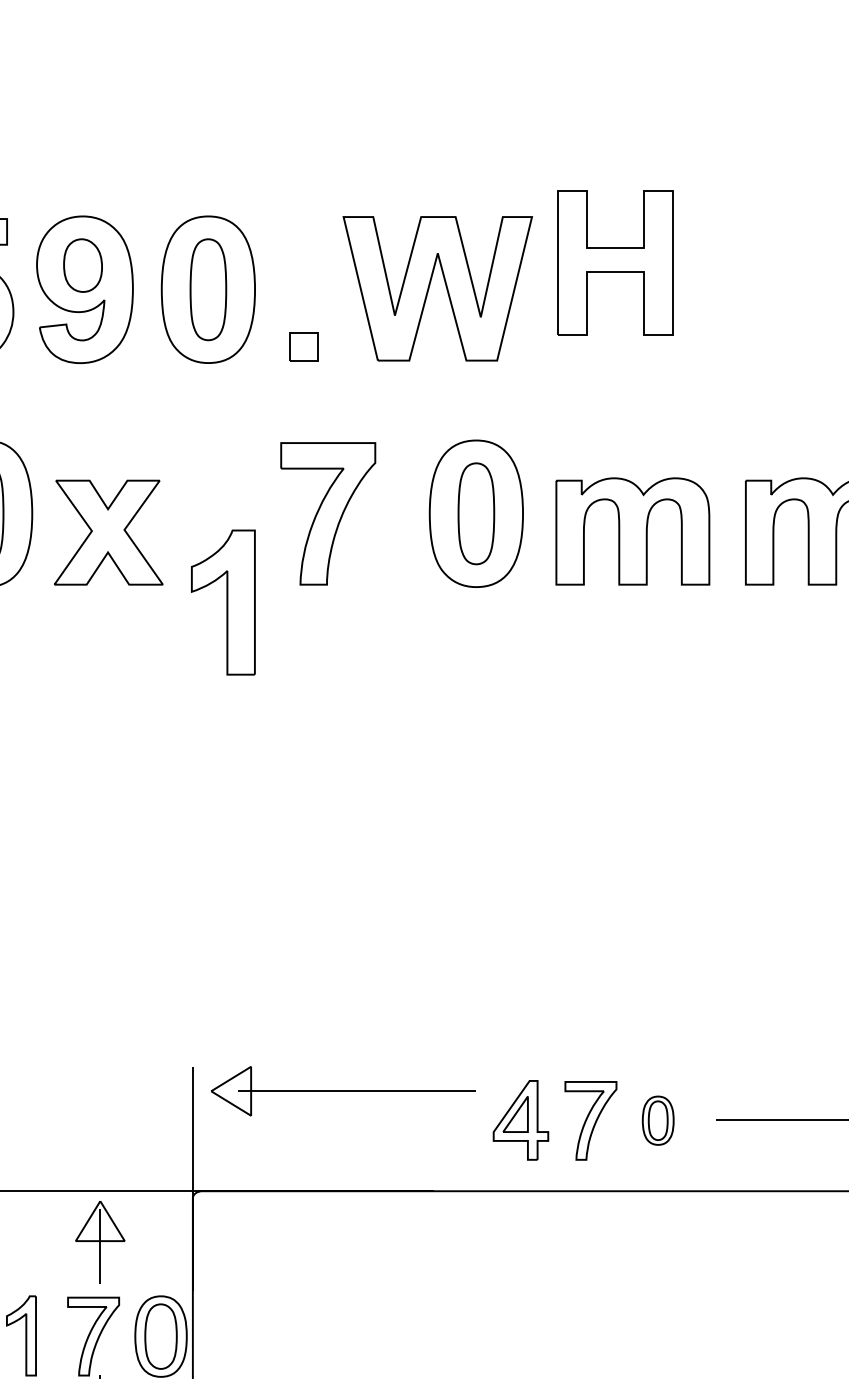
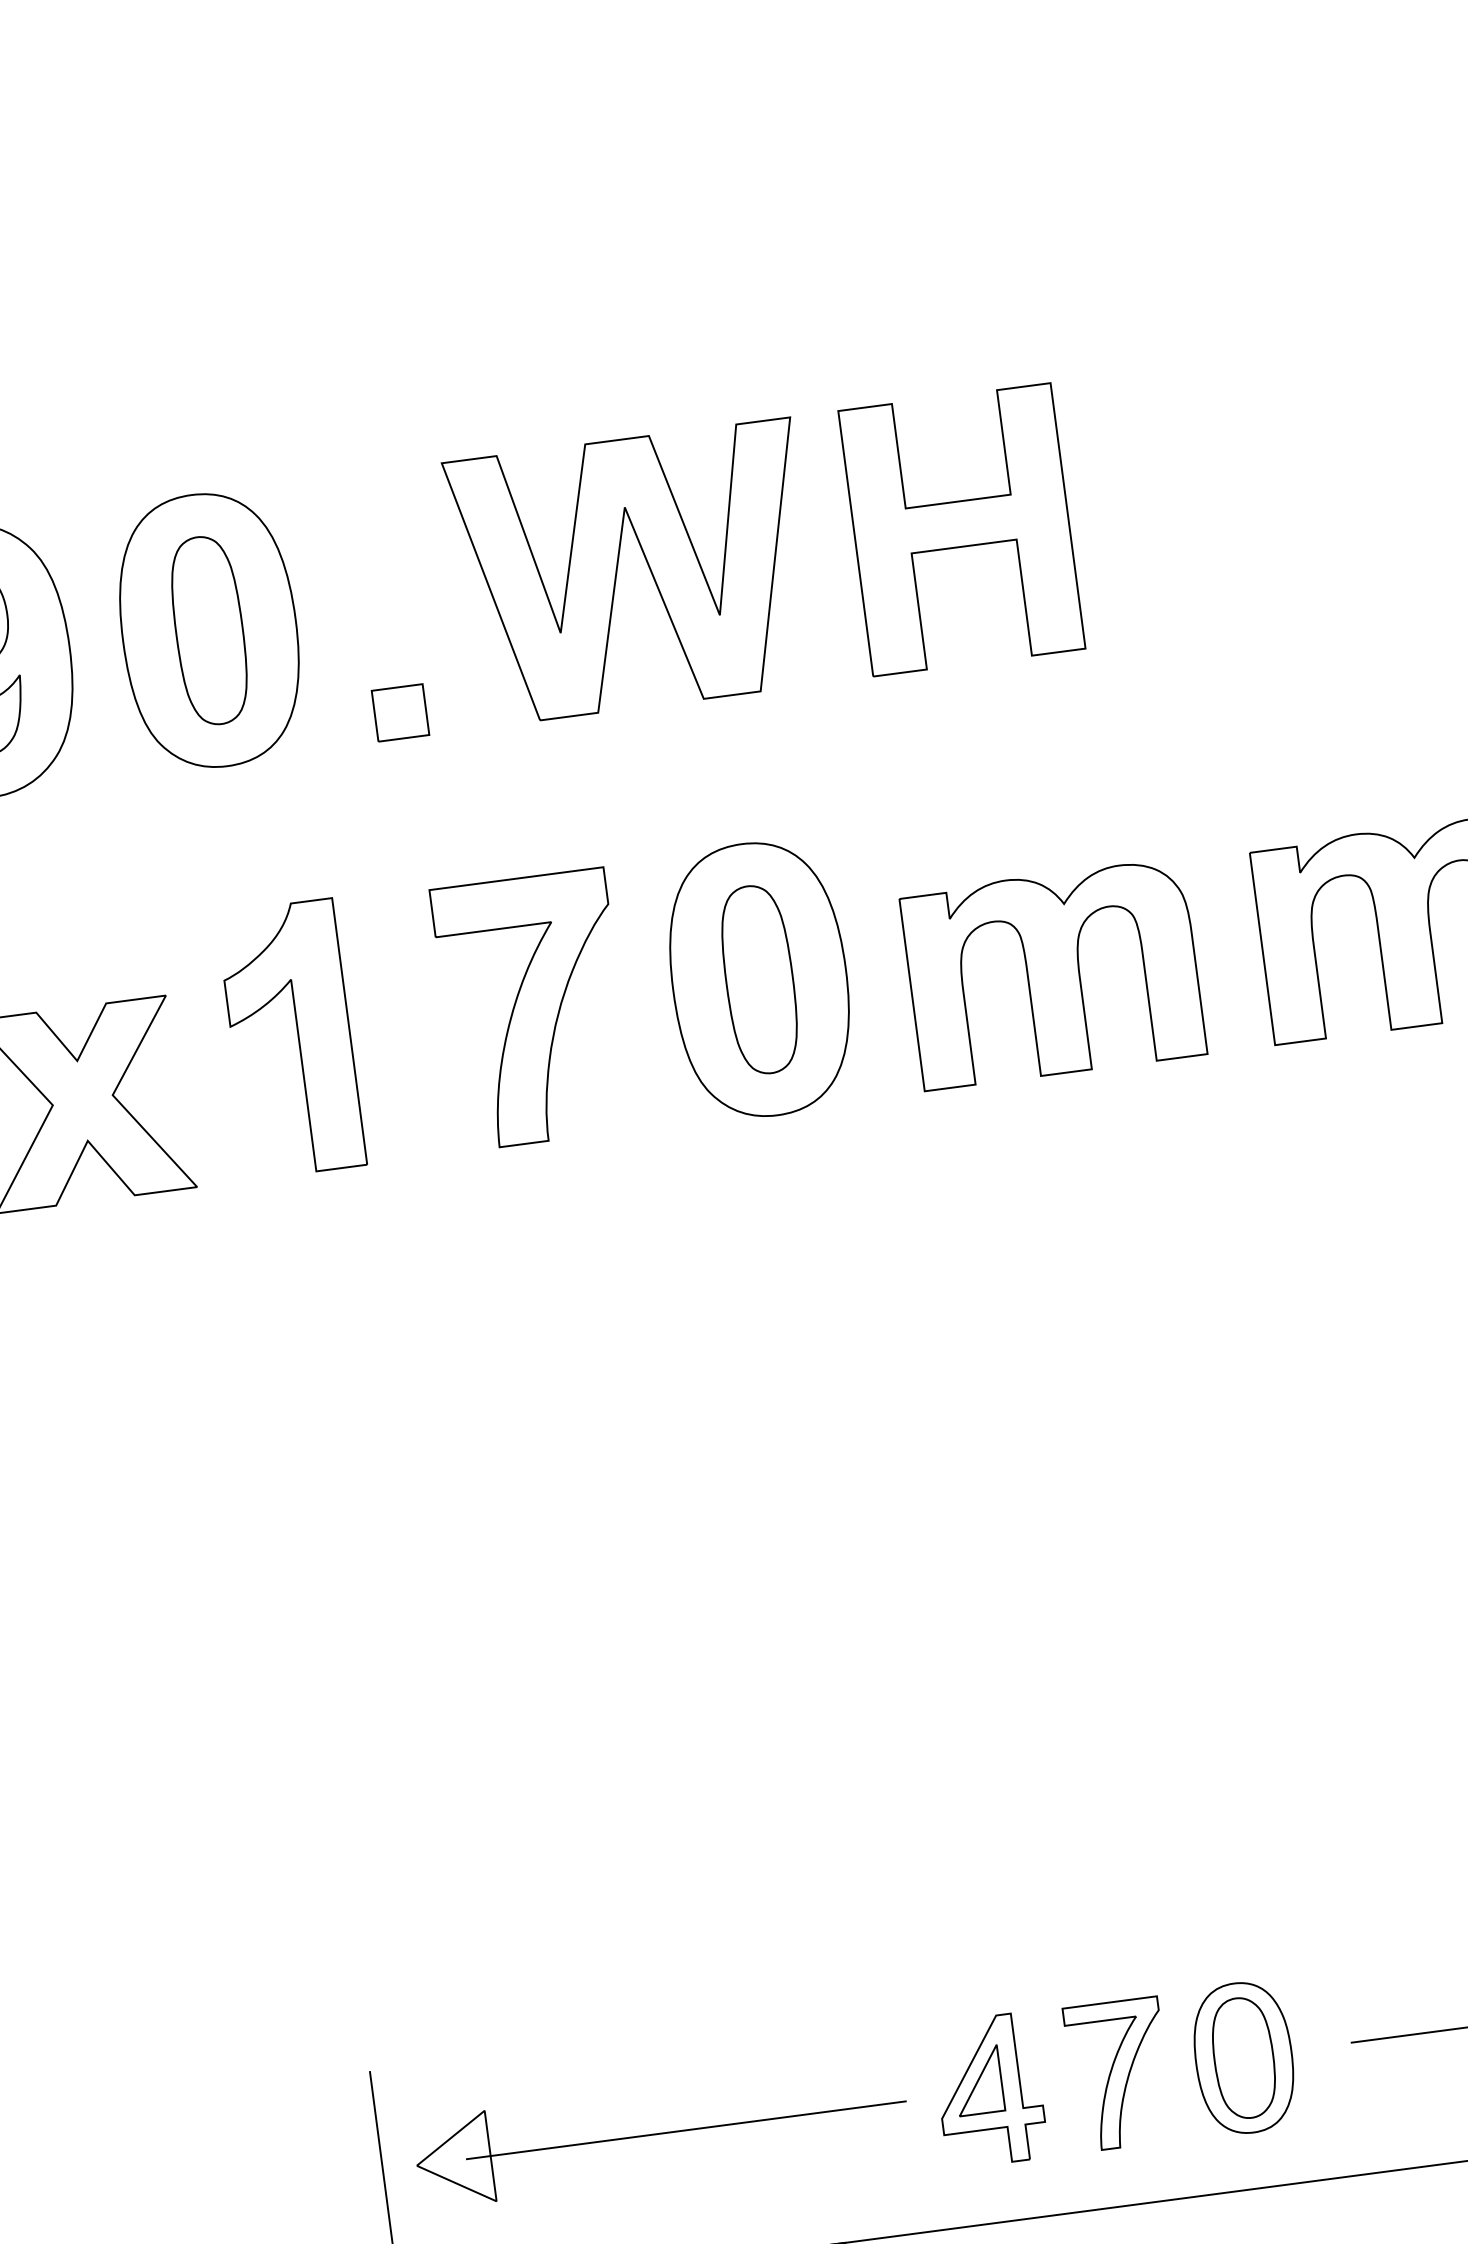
part: (615, 262) -> (961, 529), moved
part: (328, 513) -> (534, 1008), moved
part: (223, 602) -> (291, 1038), moved
part: (343, 1091) -> (661, 2133), moved
part: (657, 1120) -> (1242, 2057), size x1.67

